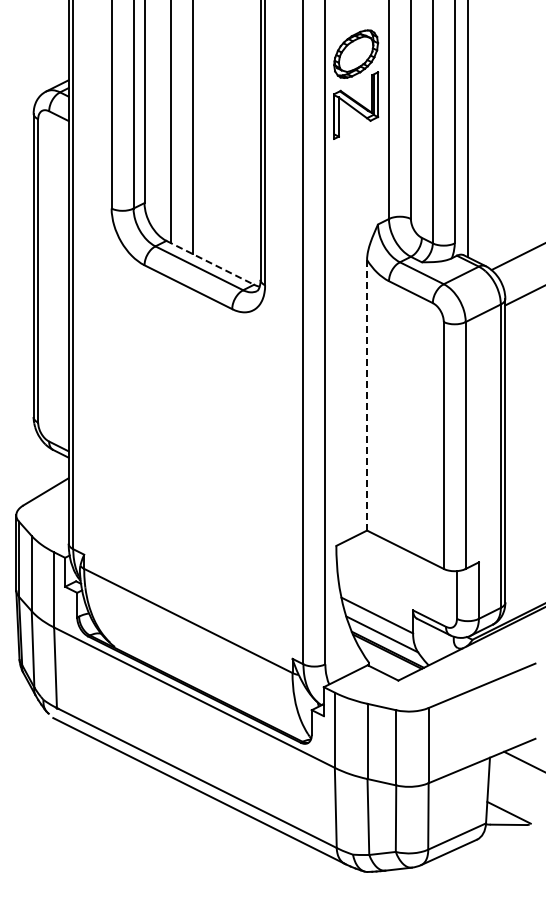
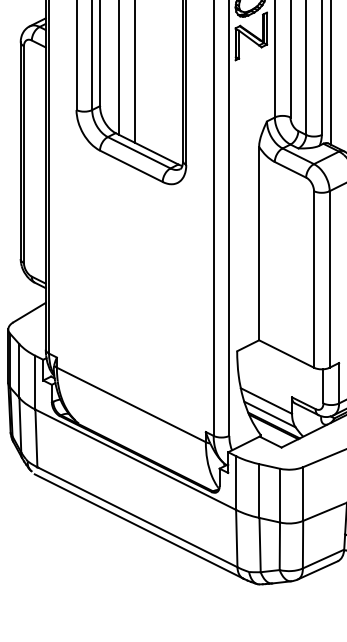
line: (210, 263) -> (147, 149), dashed -> solid
line: (367, 394) -> (259, 243), dashed -> solid

